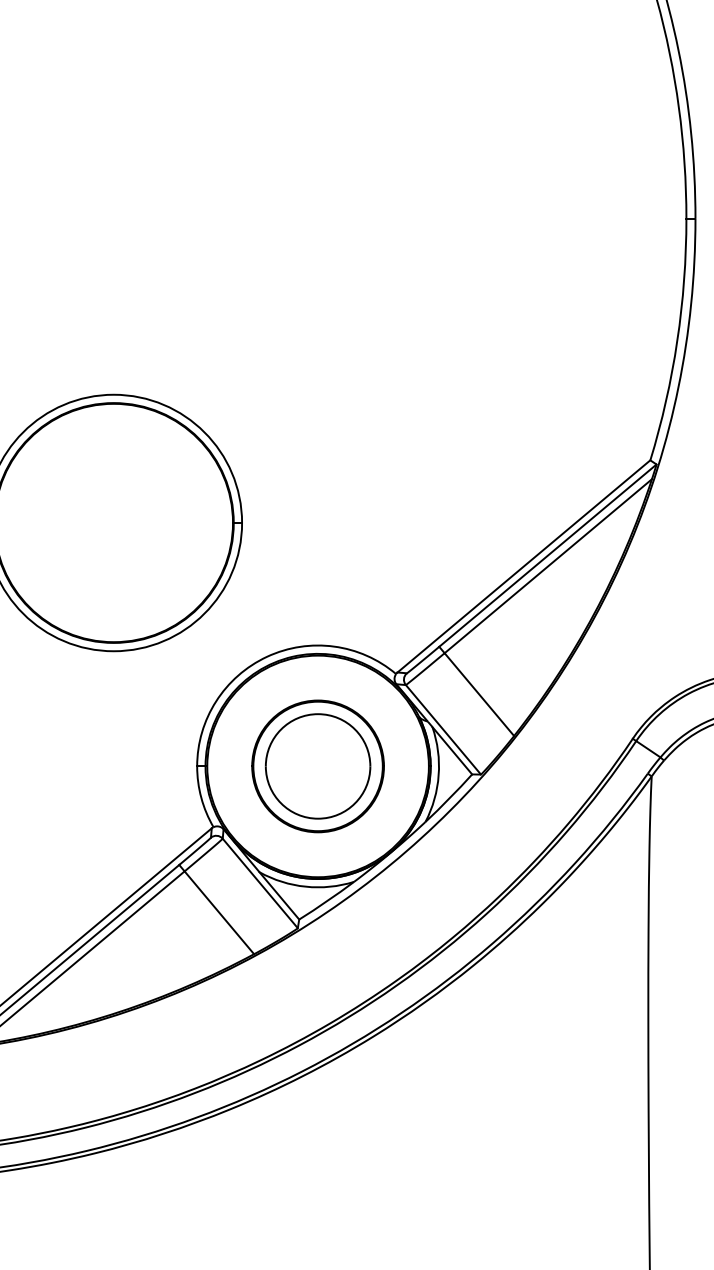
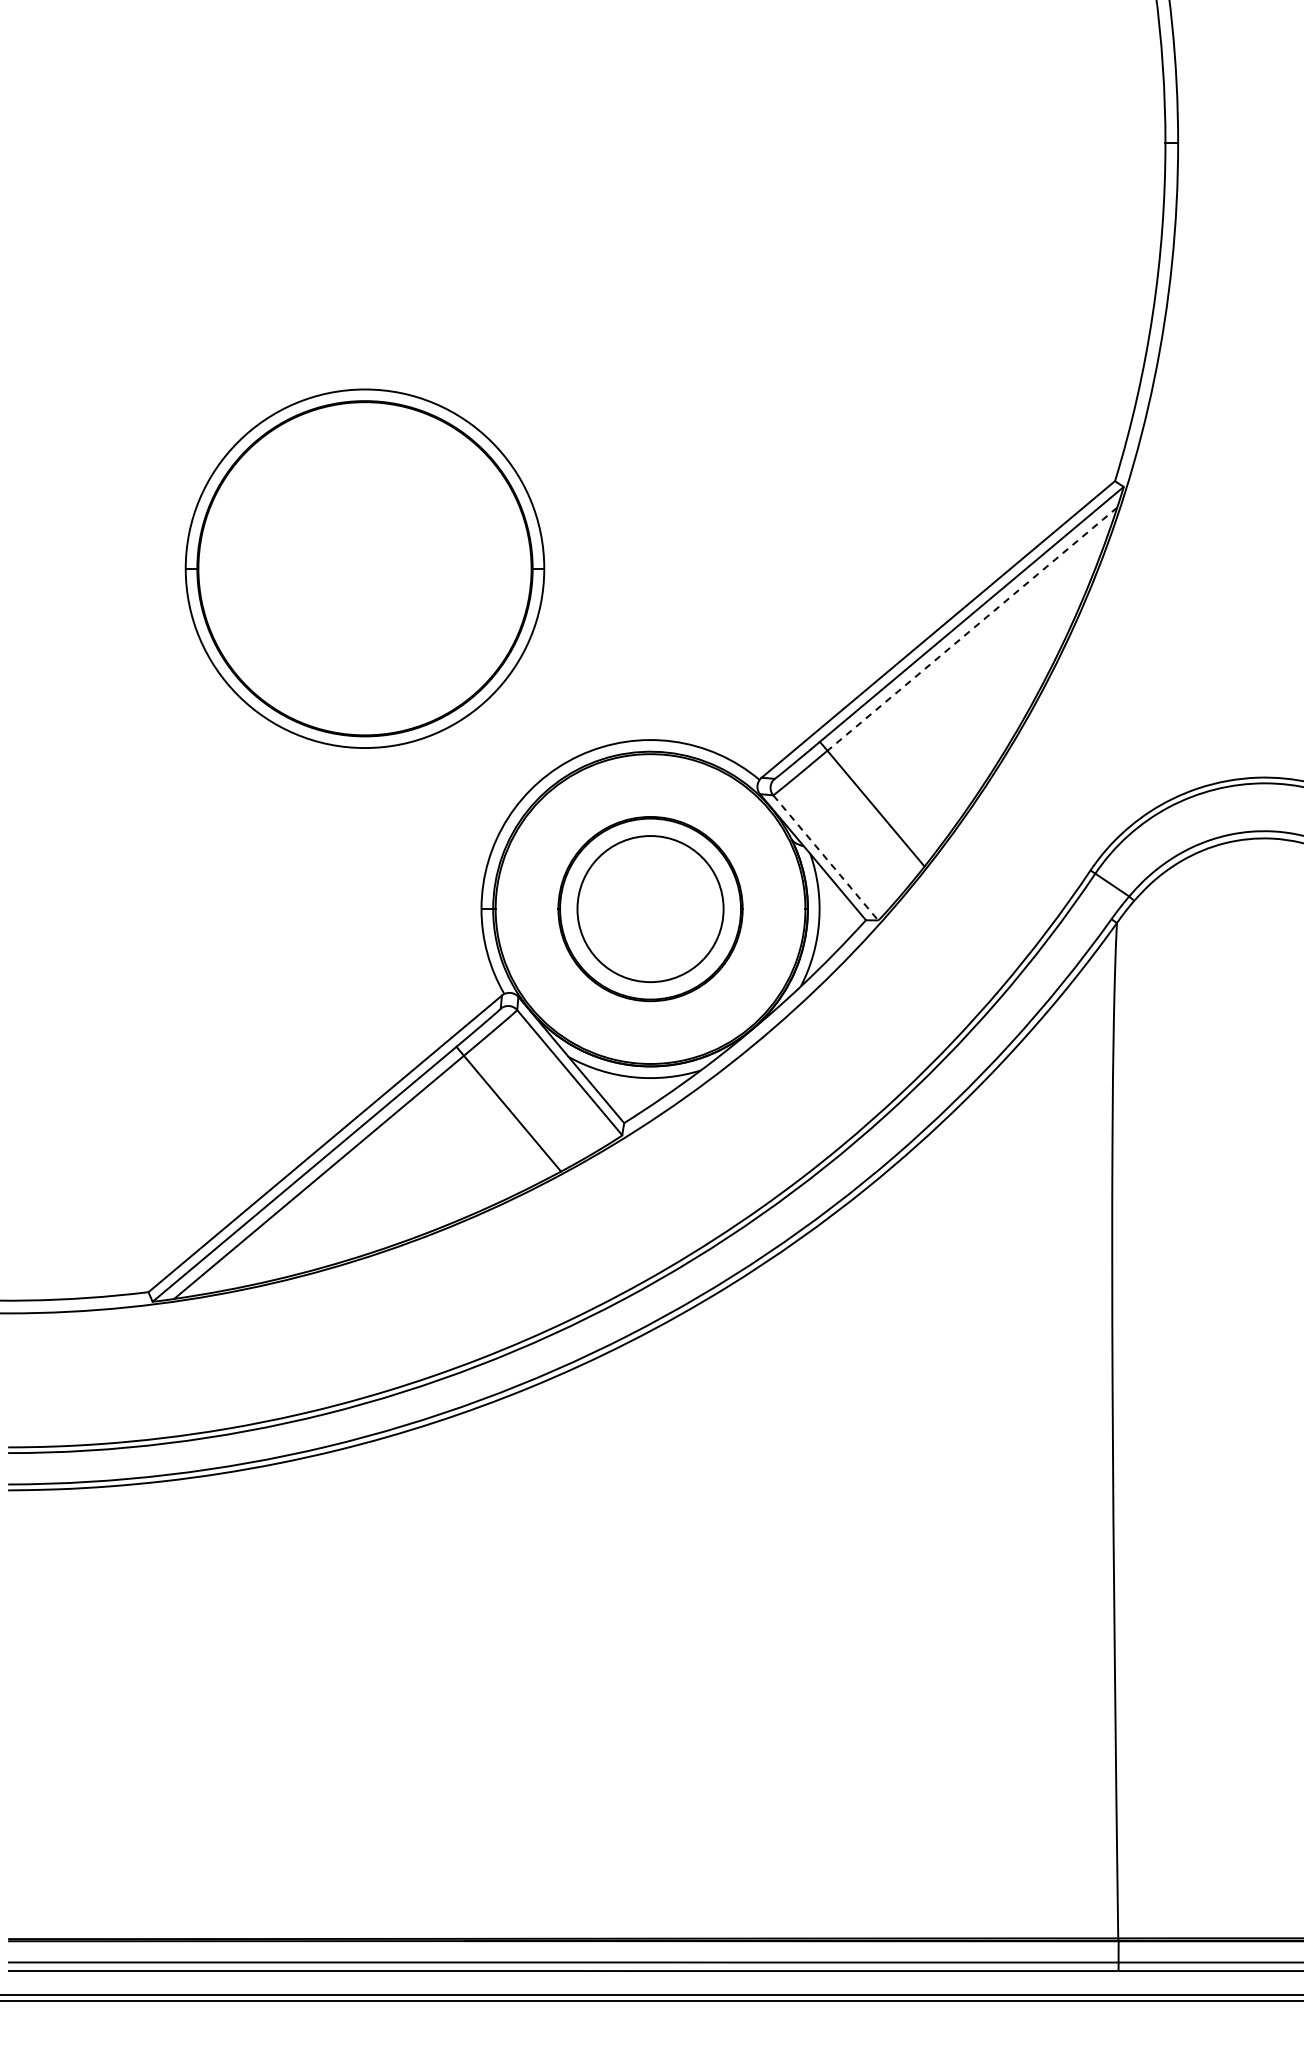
line: (548, 566) -> (972, 629), solid -> dashed
line: (443, 729) -> (825, 857), solid -> dashed

